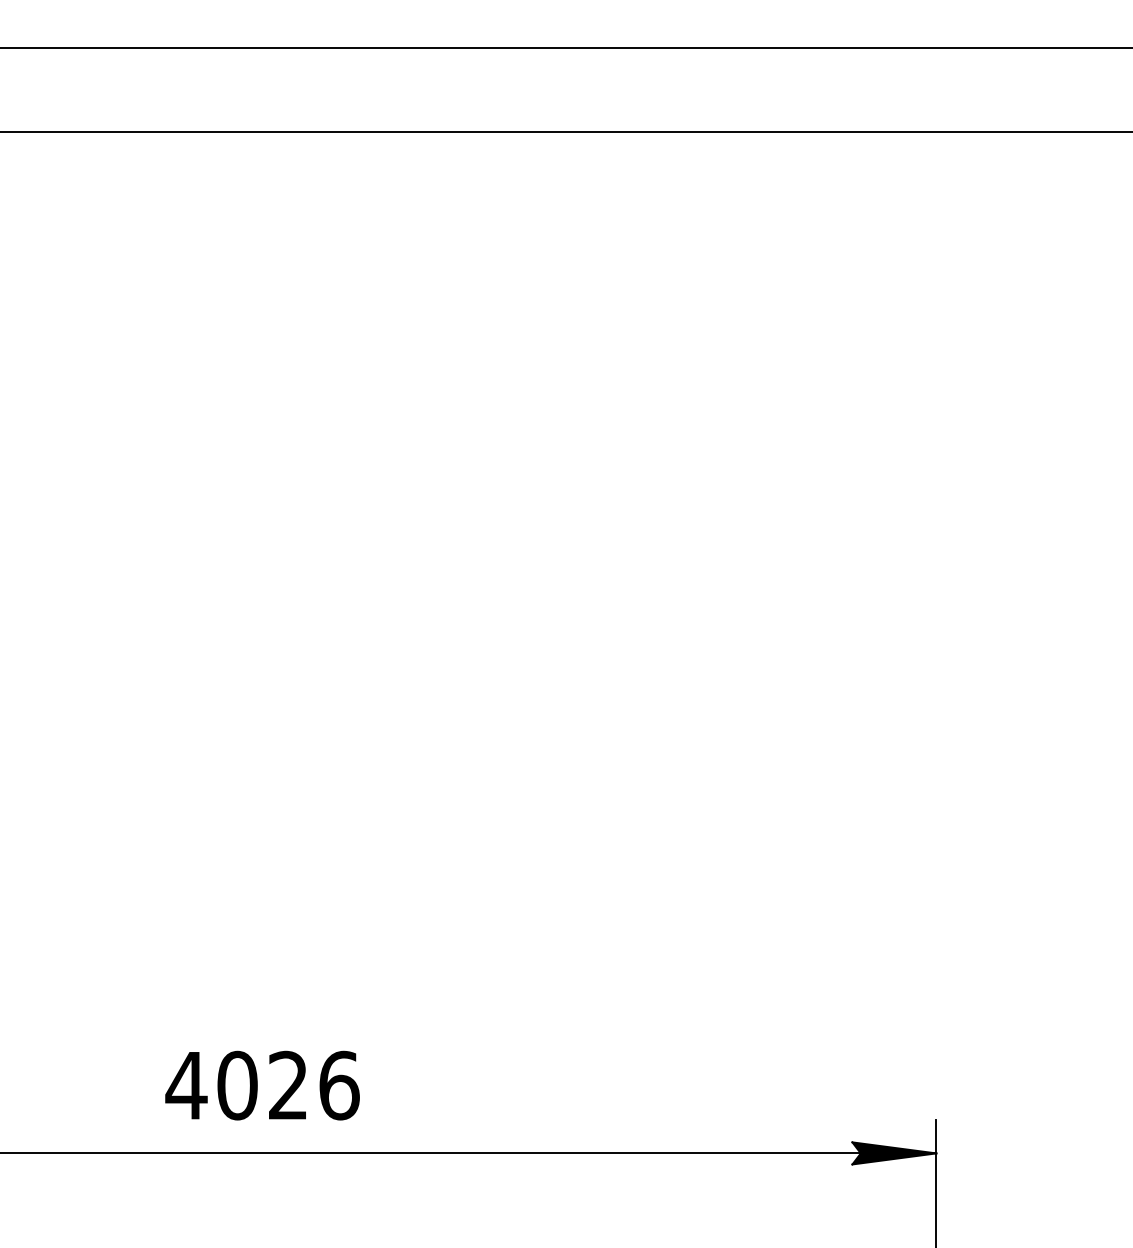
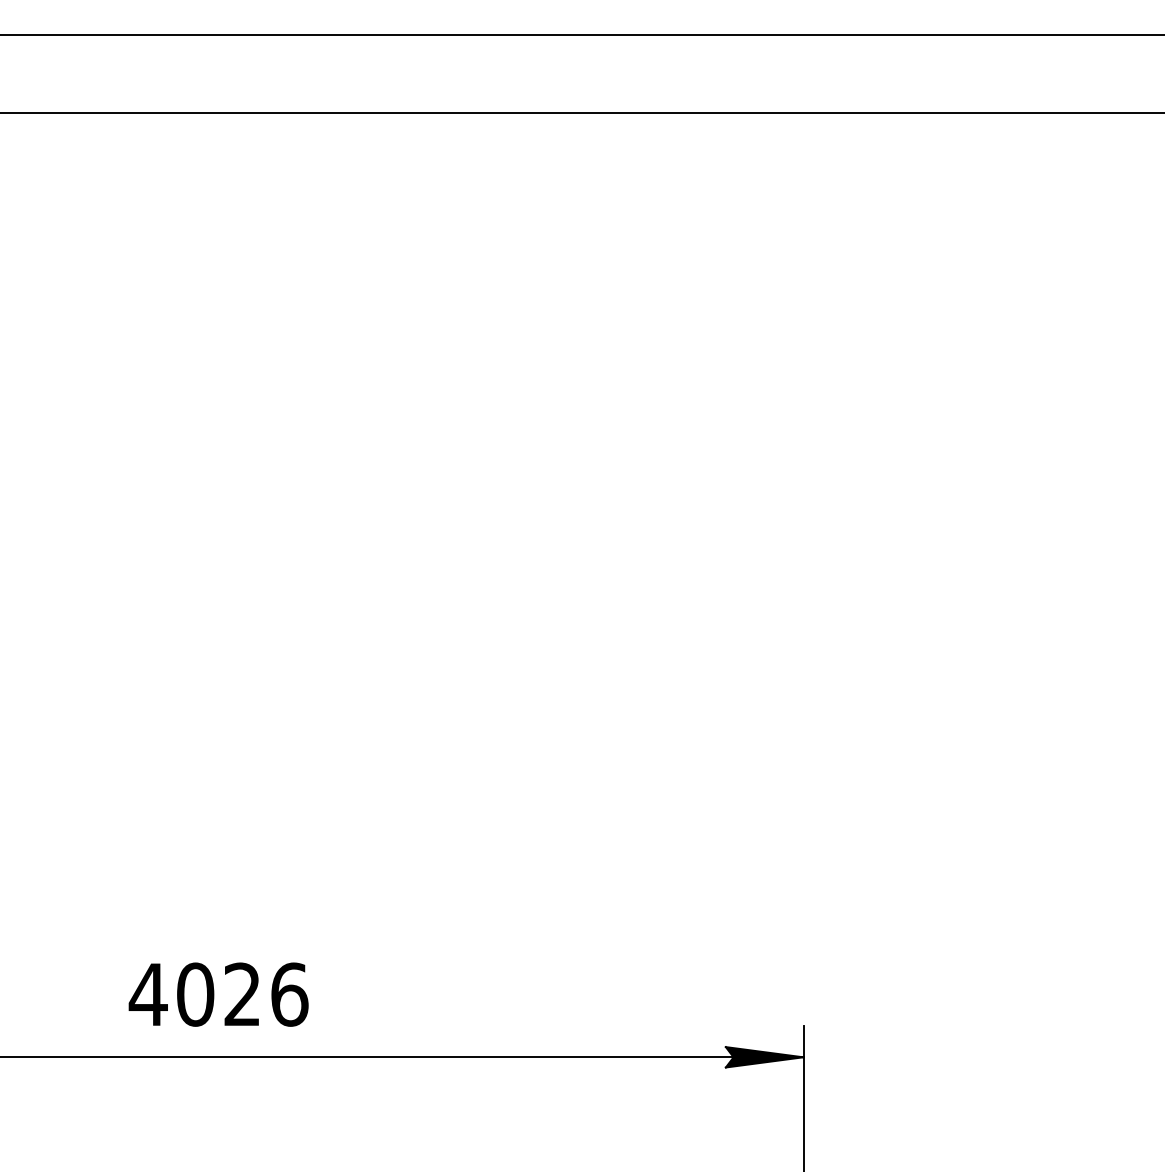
text: (262, 1085) -> (218, 994), moved

